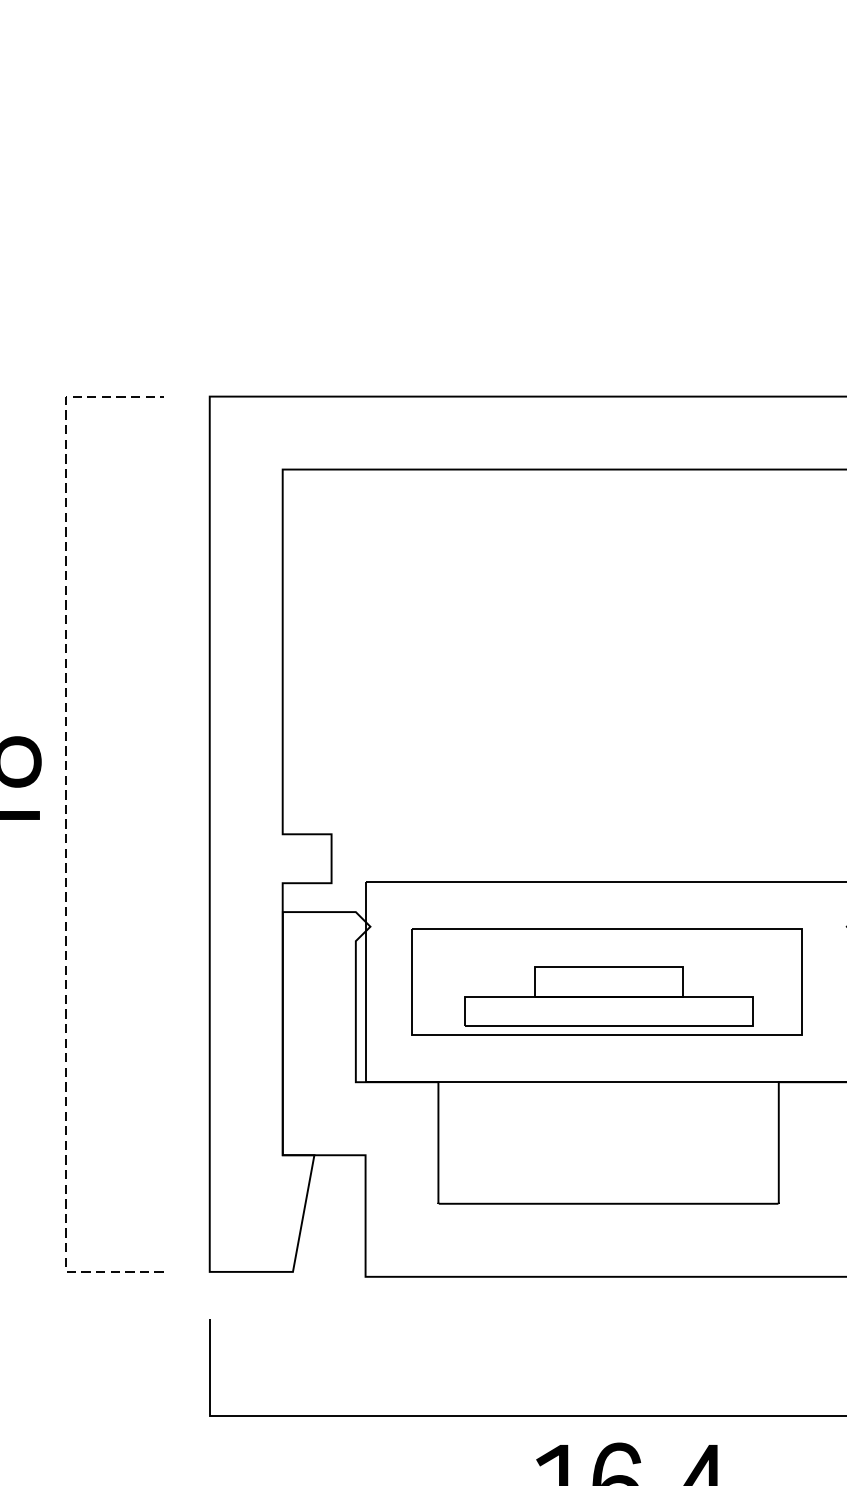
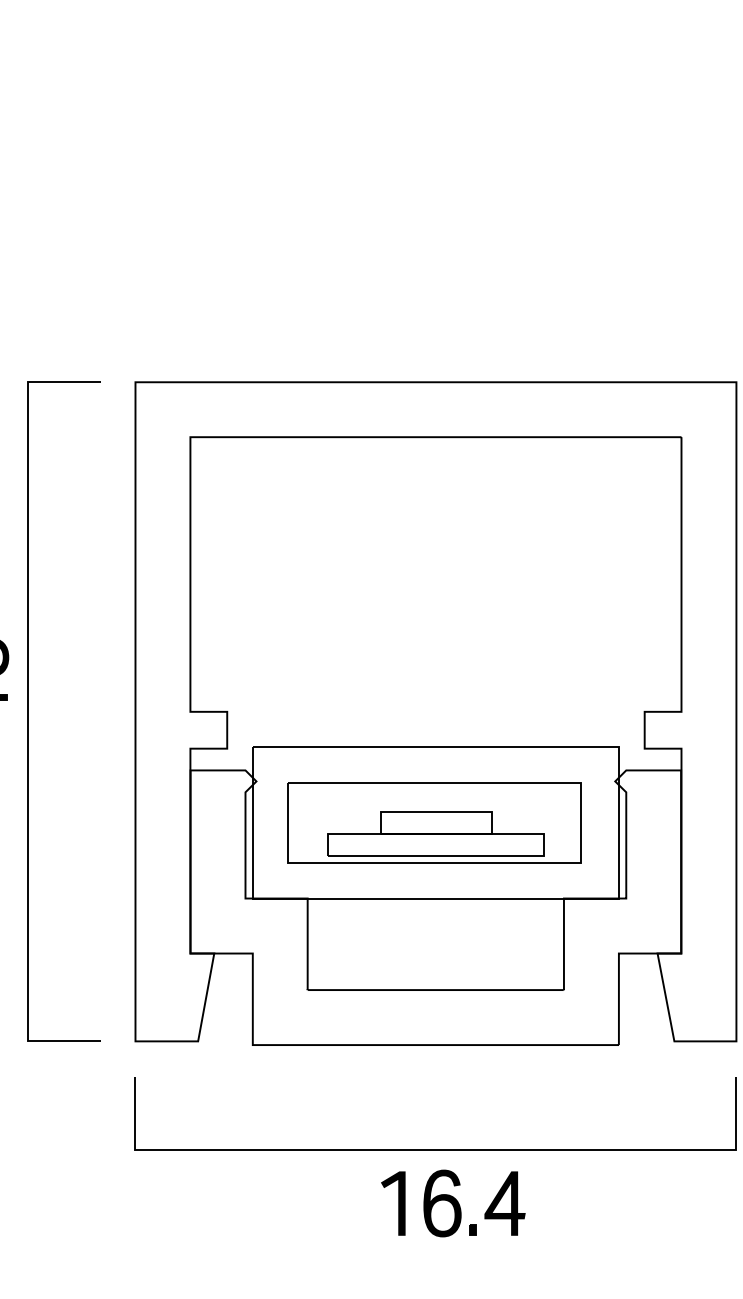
line: (66, 833) -> (27, 711), dashed -> solid

